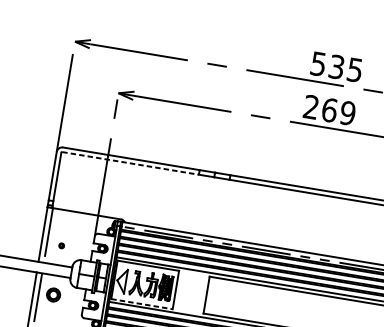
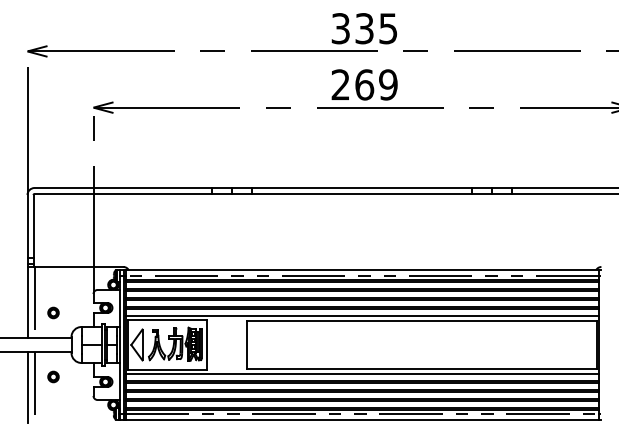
text: (318, 63) -> (340, 28), 535 -> 335
line: (130, 163) -> (123, 194), dashed -> solid
part: (61, 245) -> (53, 312), size x1.67
part: (53, 294) -> (53, 376), size x0.62
line: (142, 303) -> (167, 369), dashed -> solid

